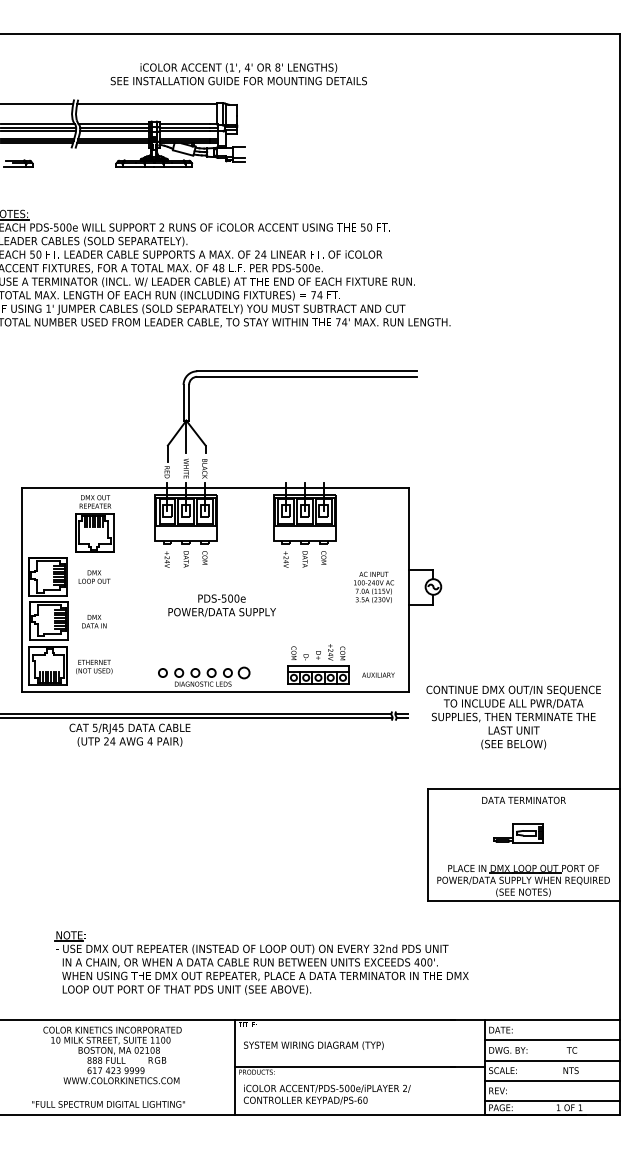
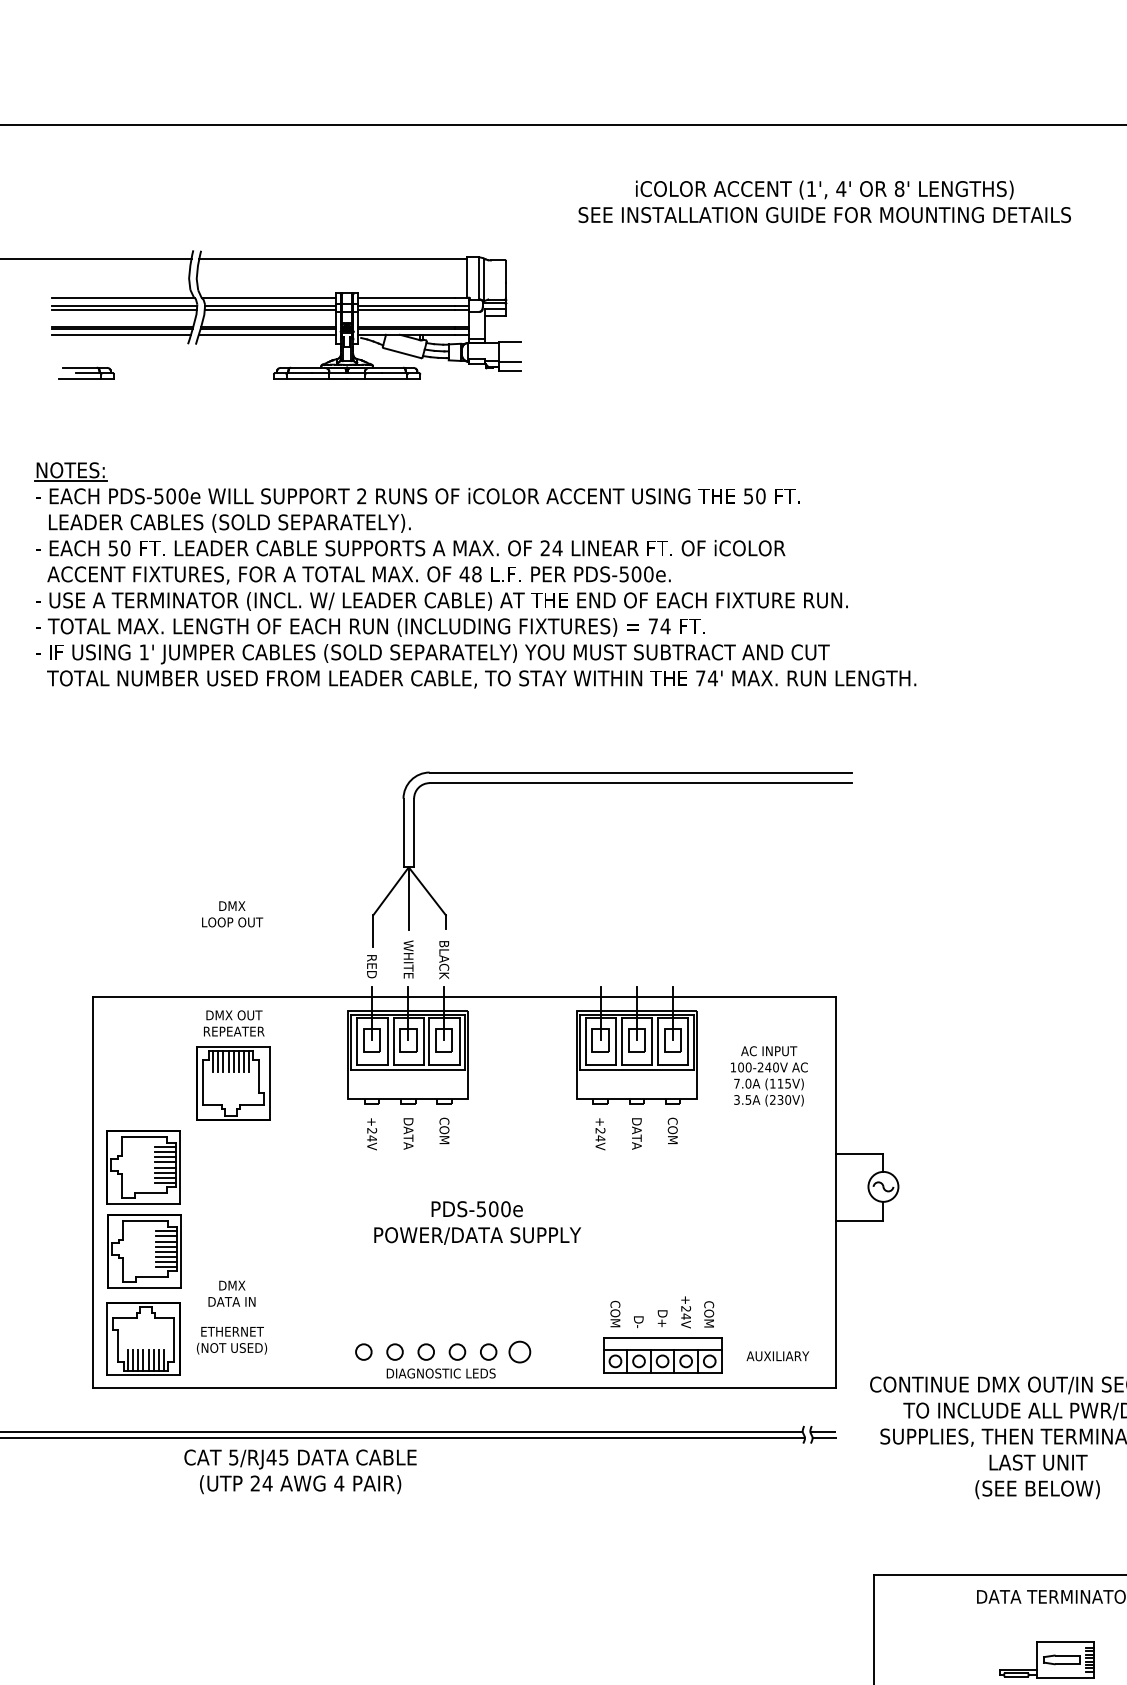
text: (238, 74) -> (824, 202), moved
text: (94, 576) -> (232, 913), moved
text: (373, 586) -> (768, 1074), moved
text: (94, 621) -> (232, 1293), moved

